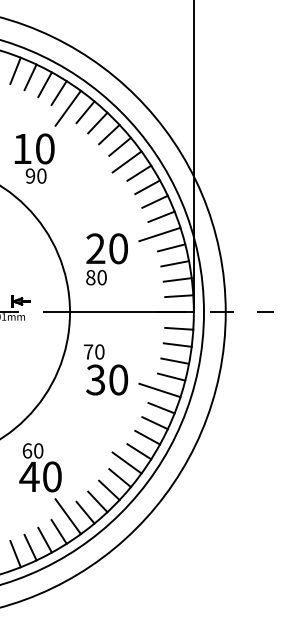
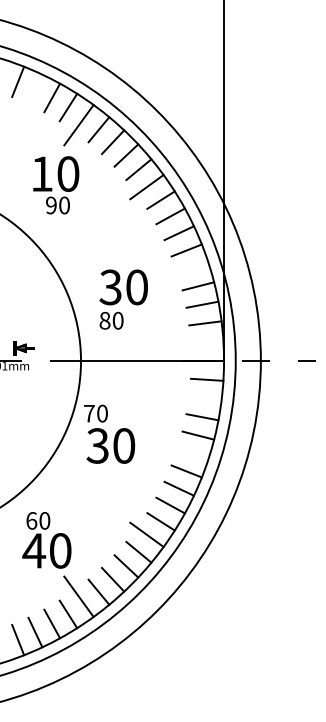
line: (30, 77) -> (35, 89), removed
text: (34, 158) -> (56, 185), moved
line: (159, 234) -> (184, 270), removed
text: (95, 248) -> (110, 287), 20 -> 30
line: (178, 296) -> (206, 342), removed
line: (177, 344) -> (205, 398), removed
text: (105, 369) -> (109, 433), moved
line: (159, 389) -> (184, 450), removed

